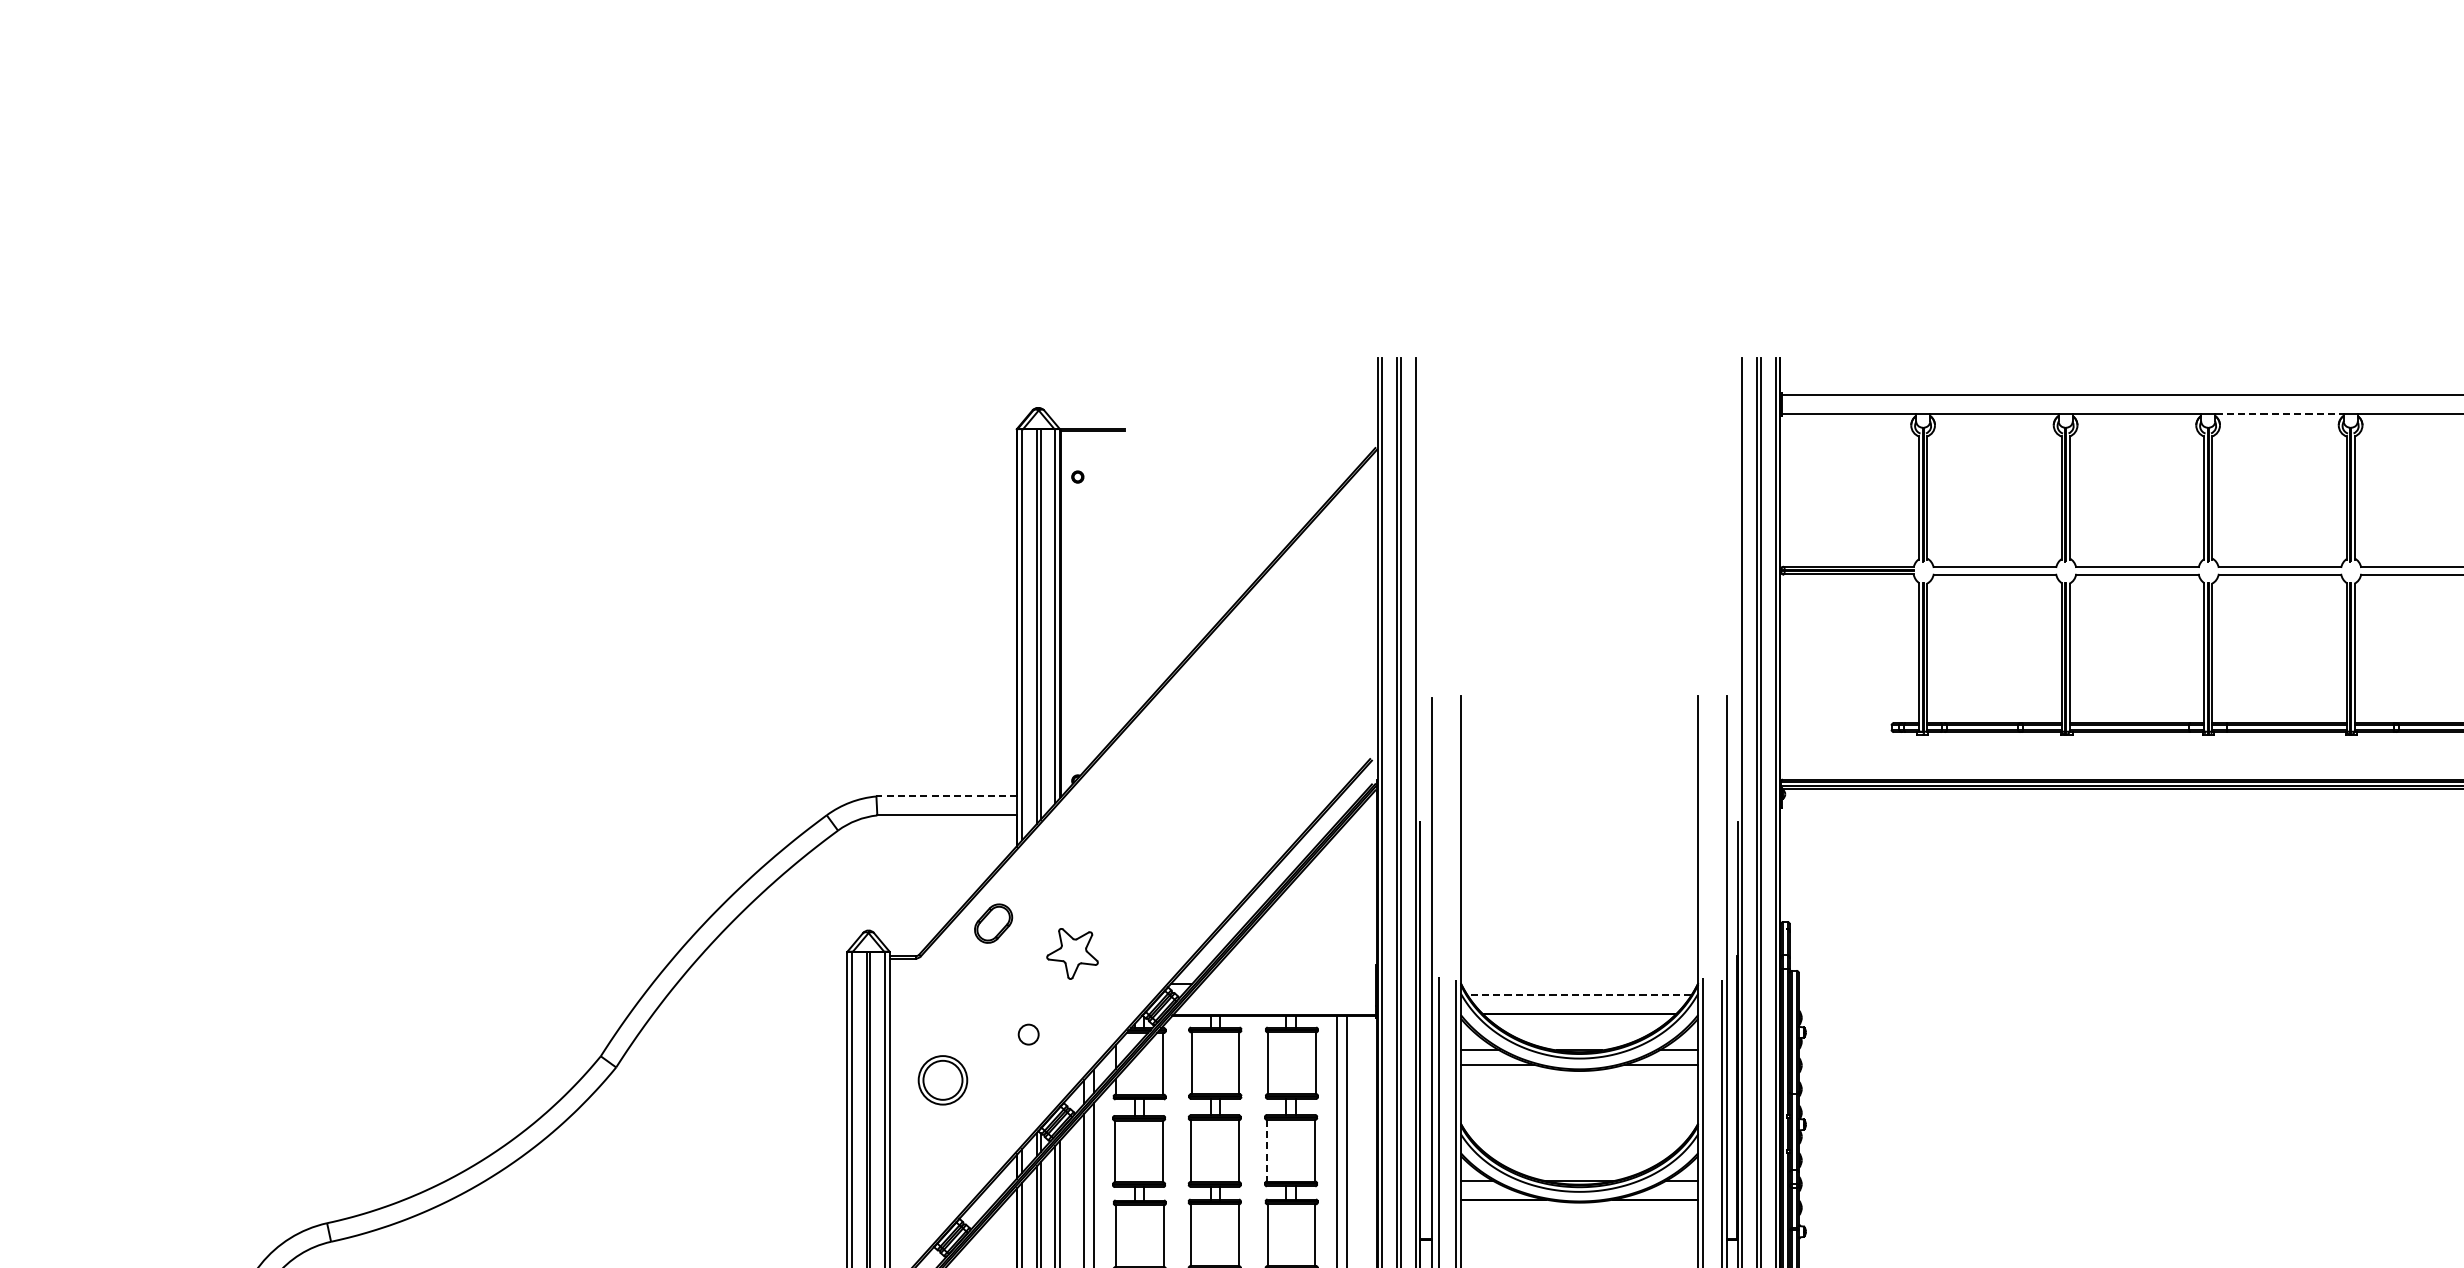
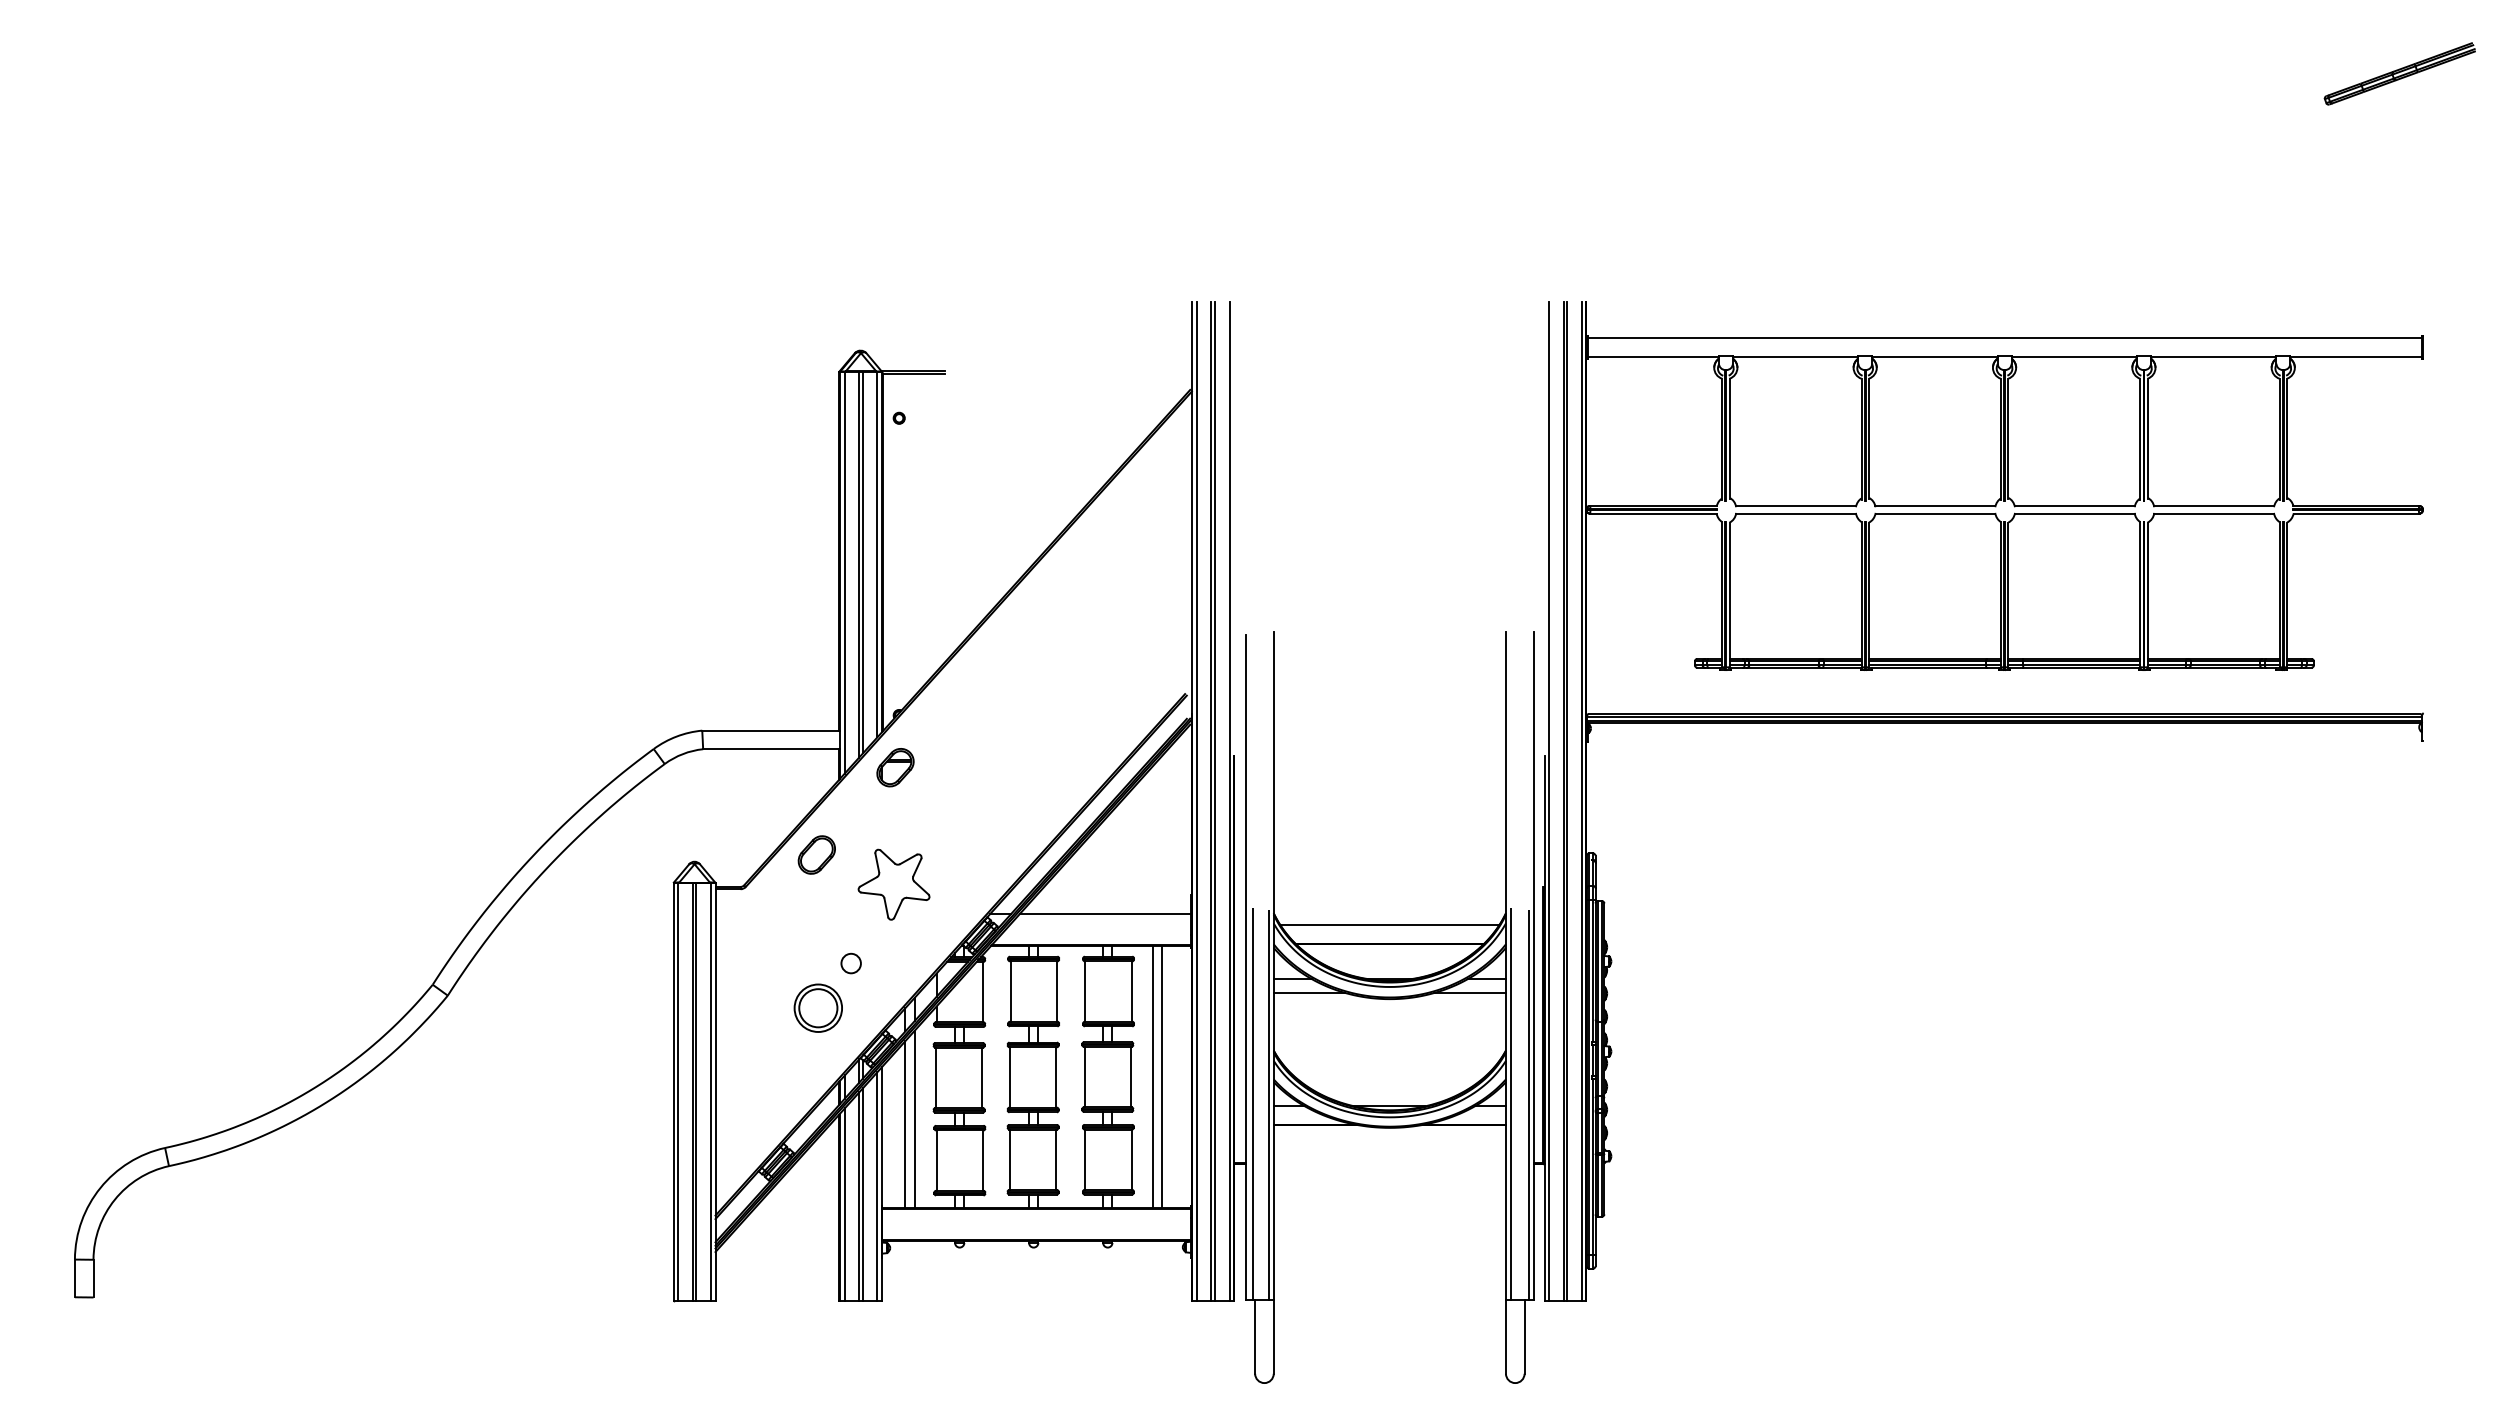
line: (2279, 413) -> (2074, 356), dashed -> solid
line: (947, 796) -> (771, 730), dashed -> solid
part: (1074, 834) -> (895, 767), added
part: (1071, 953) -> (893, 884), size x1.43
line: (1287, 984) -> (1104, 914), added
line: (1579, 995) -> (1389, 925), dashed -> solid
part: (942, 1079) -> (817, 1007), moved
line: (1267, 1151) -> (1084, 1077), dashed -> solid

